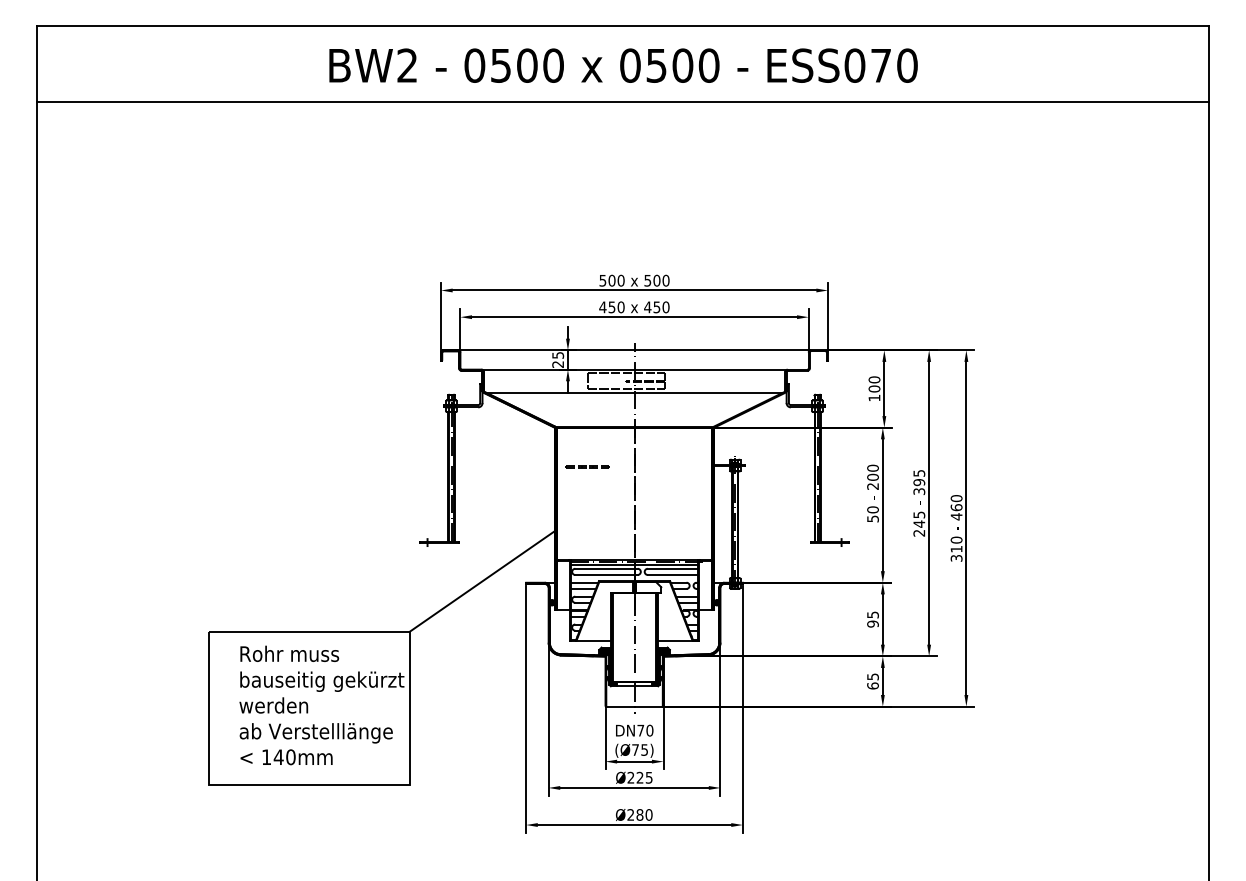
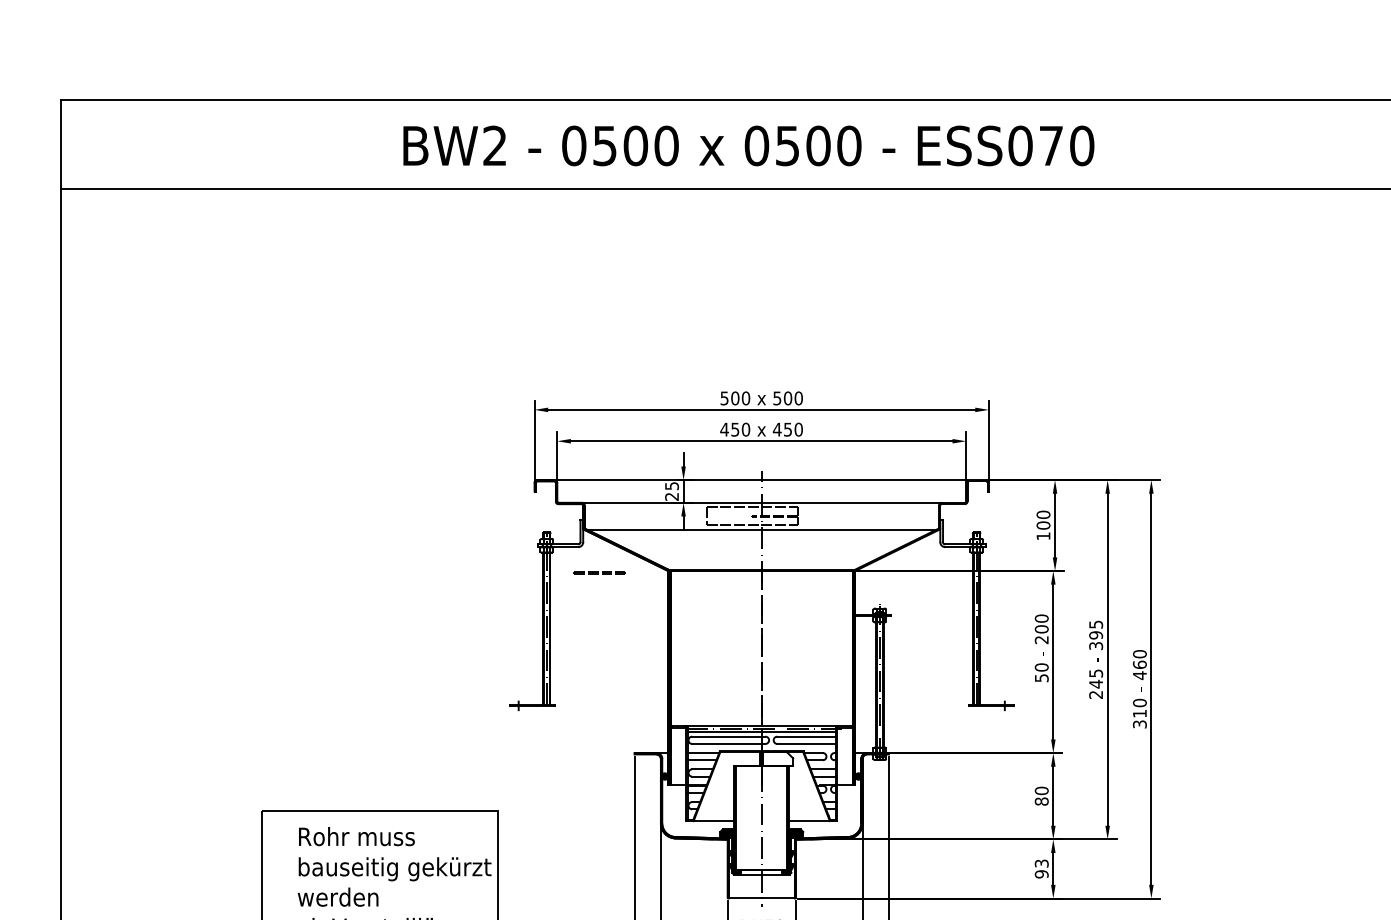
line: (586, 466) -> (598, 571), moved
line: (482, 580) -> (583, 750), removed
text: (872, 619) -> (1041, 796), 95 -> 80
text: (872, 681) -> (1041, 869), 65 -> 93

